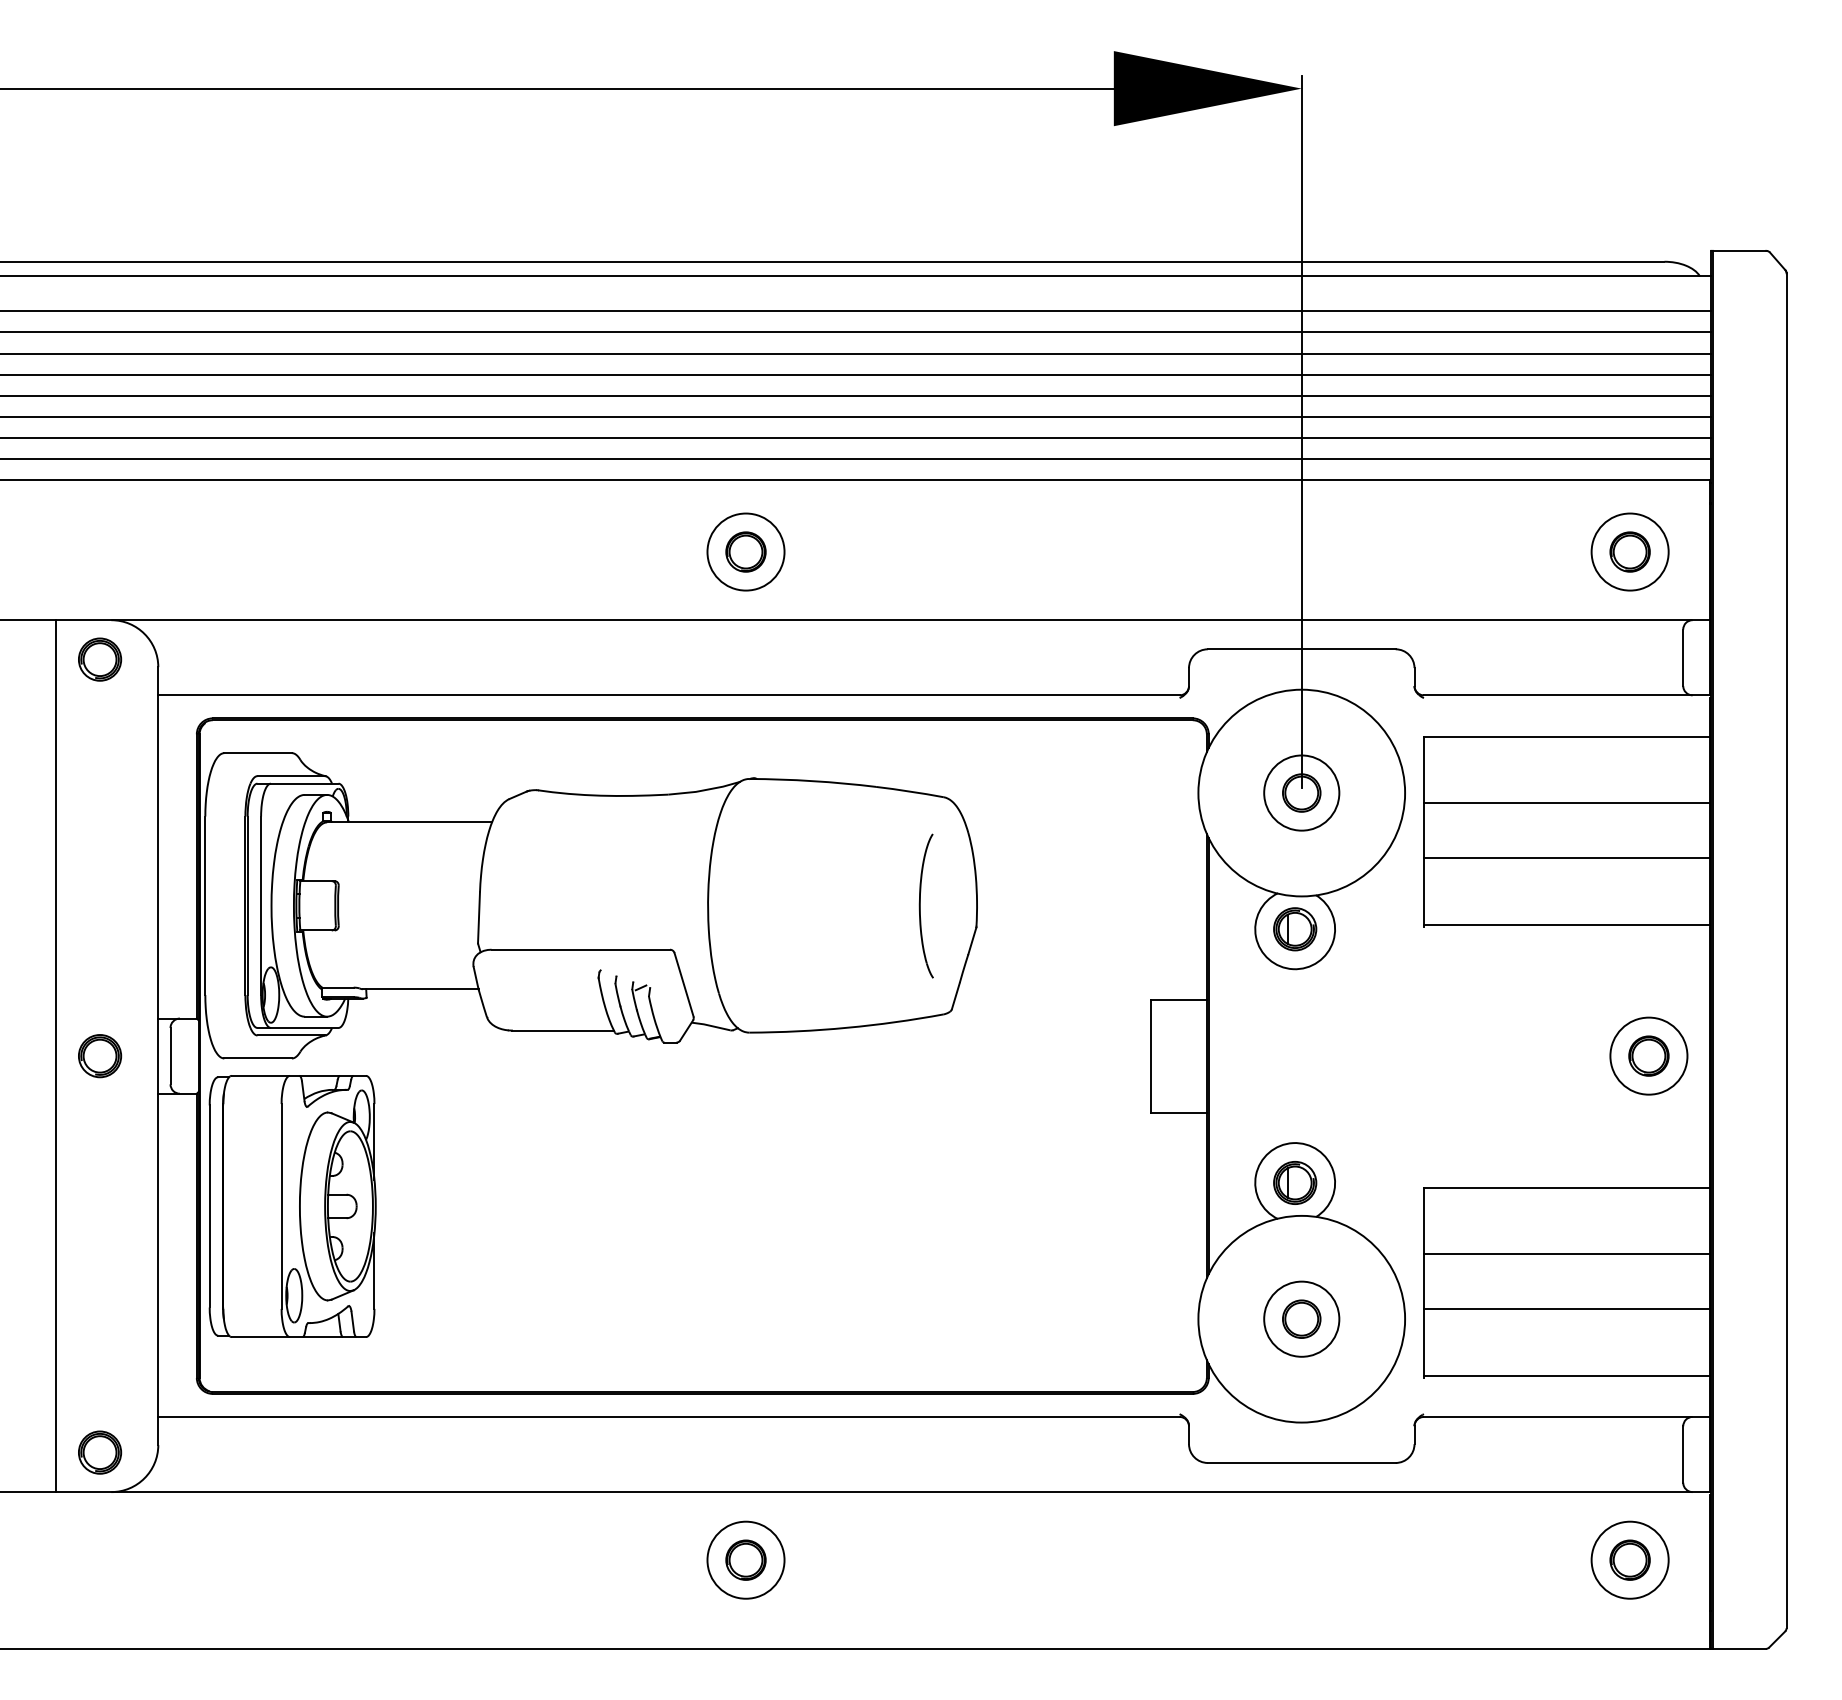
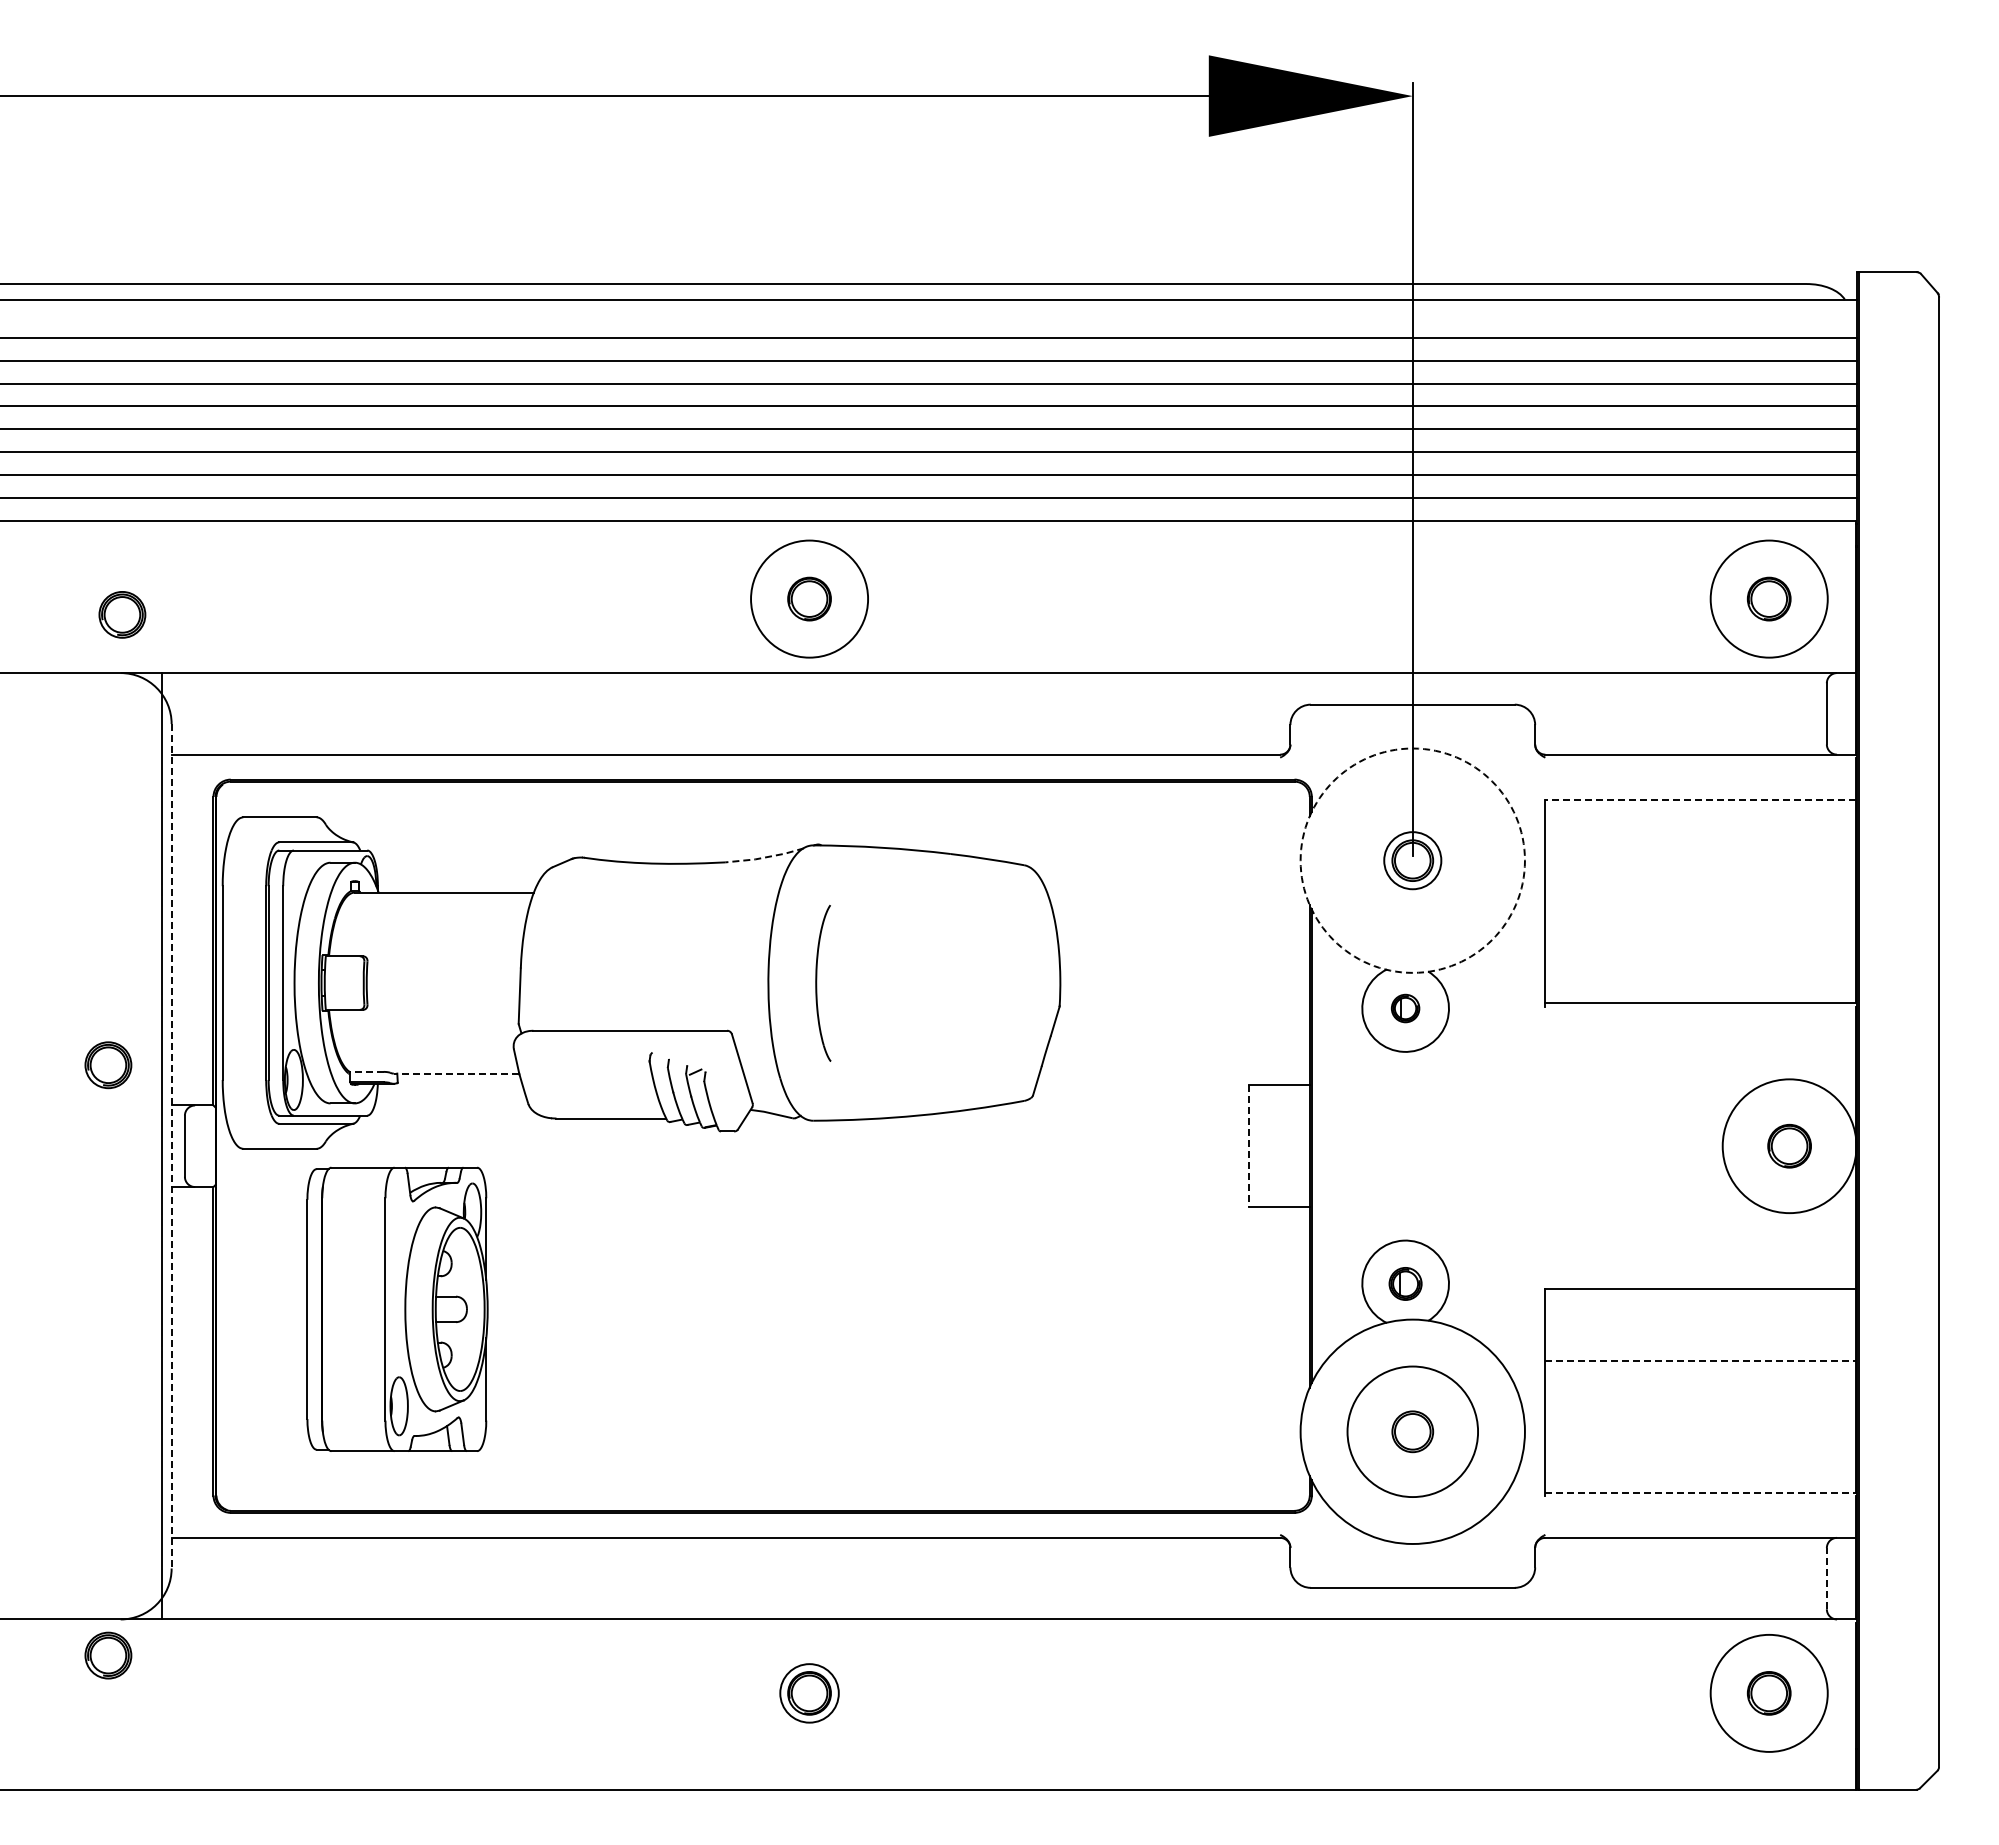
circle: (745, 551) -> (809, 598), size x1.4
circle: (1630, 551) -> (1769, 598), size x1.4
part: (100, 659) -> (122, 614), moved
line: (1566, 736) -> (1700, 799), solid -> dashed
line: (704, 790) -> (764, 857), solid -> dashed
circle: (1301, 792) -> (1412, 860), size x0.7
circle: (1301, 792) -> (1412, 860), solid -> dashed
line: (1566, 803) -> (1700, 871), removed
line: (1566, 858) -> (1700, 931), removed
part: (926, 905) -> (823, 982), moved
part: (1295, 929) -> (1405, 1008), size x0.6
line: (337, 987) -> (366, 1071), solid -> dashed
line: (420, 989) -> (456, 1073), solid -> dashed
line: (55, 1056) -> (161, 1146), moved
part: (100, 1056) -> (108, 1065), moved
line: (158, 1056) -> (171, 1146), solid -> dashed
line: (1150, 1056) -> (1248, 1146), solid -> dashed
circle: (1648, 1056) -> (1789, 1146), size x1.6
part: (1295, 1182) -> (1405, 1283), size x0.7
part: (292, 1205) -> (397, 1308), moved
line: (1566, 1254) -> (1700, 1361), solid -> dashed
line: (1566, 1308) -> (1700, 1420), removed
circle: (1301, 1318) -> (1412, 1431), size x1.6
line: (1566, 1376) -> (1700, 1493), solid -> dashed
part: (100, 1452) -> (108, 1655), moved
line: (1682, 1454) -> (1826, 1578), solid -> dashed
circle: (745, 1560) -> (809, 1693), size x0.7
circle: (1630, 1560) -> (1769, 1693), size x1.4

